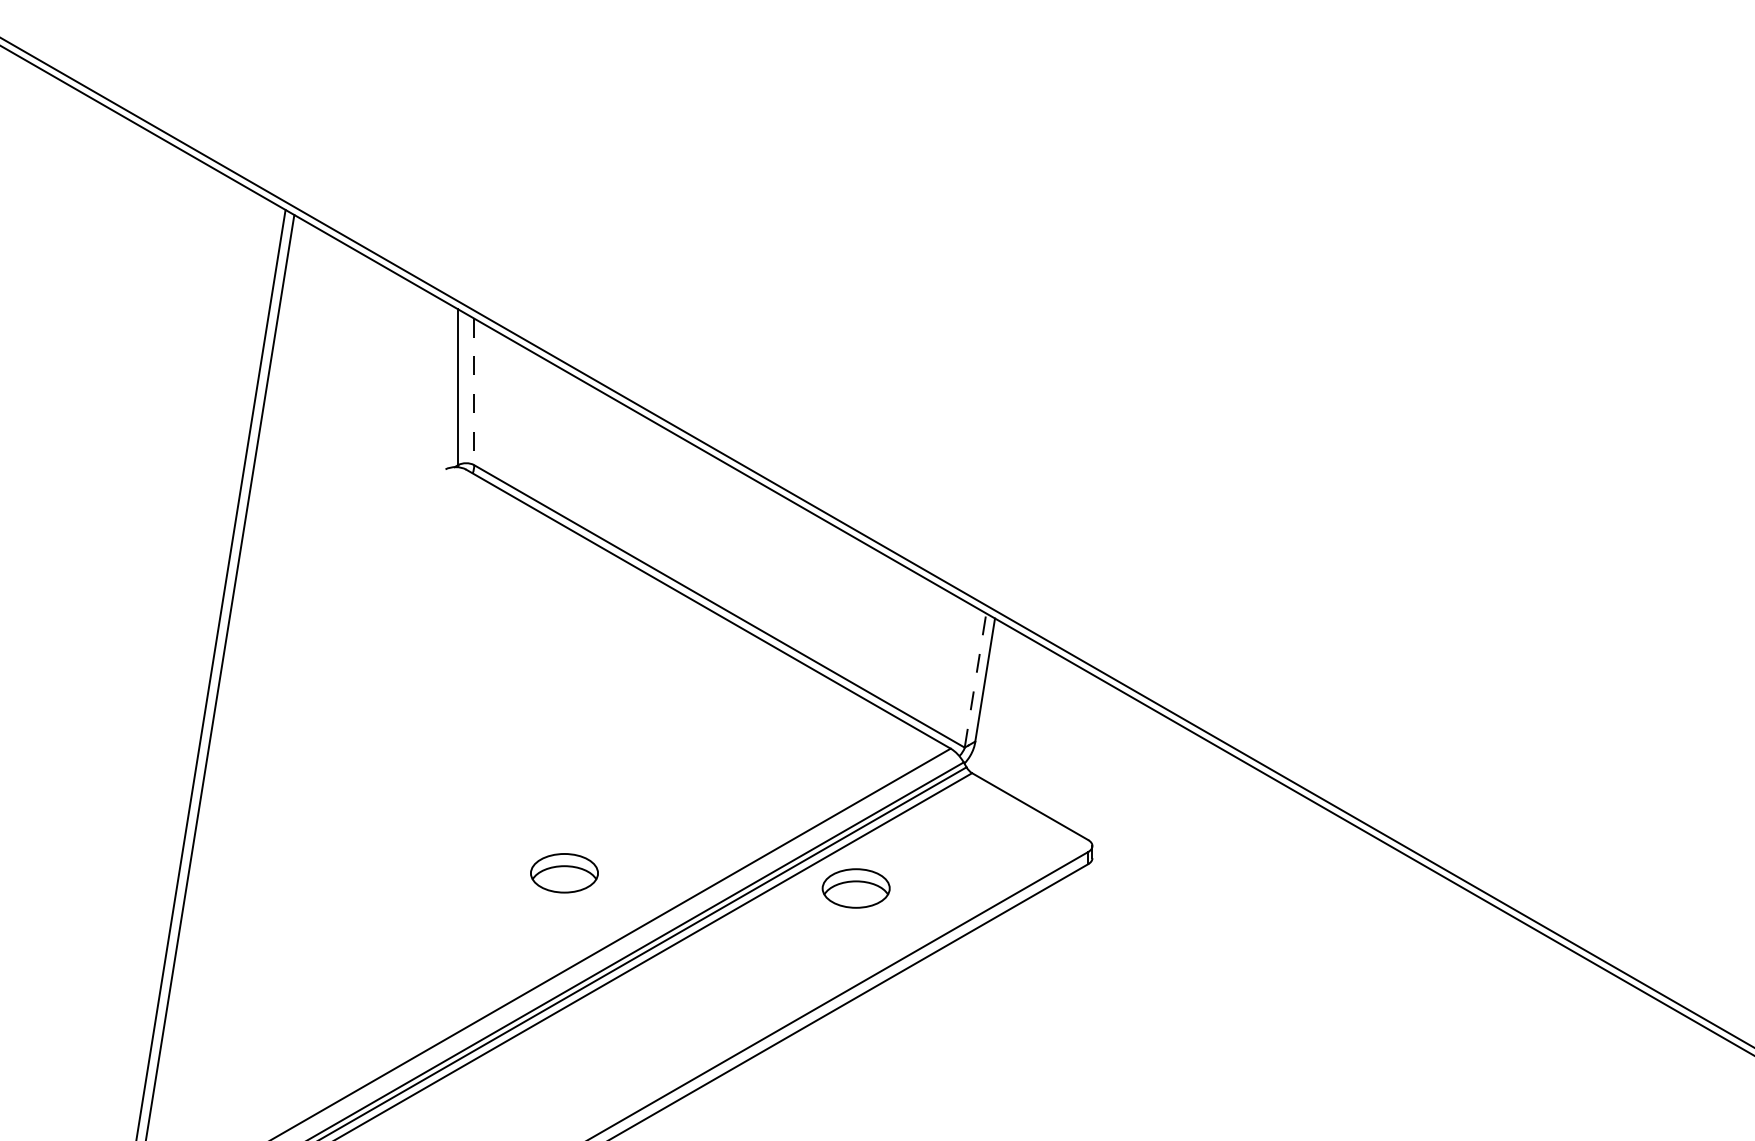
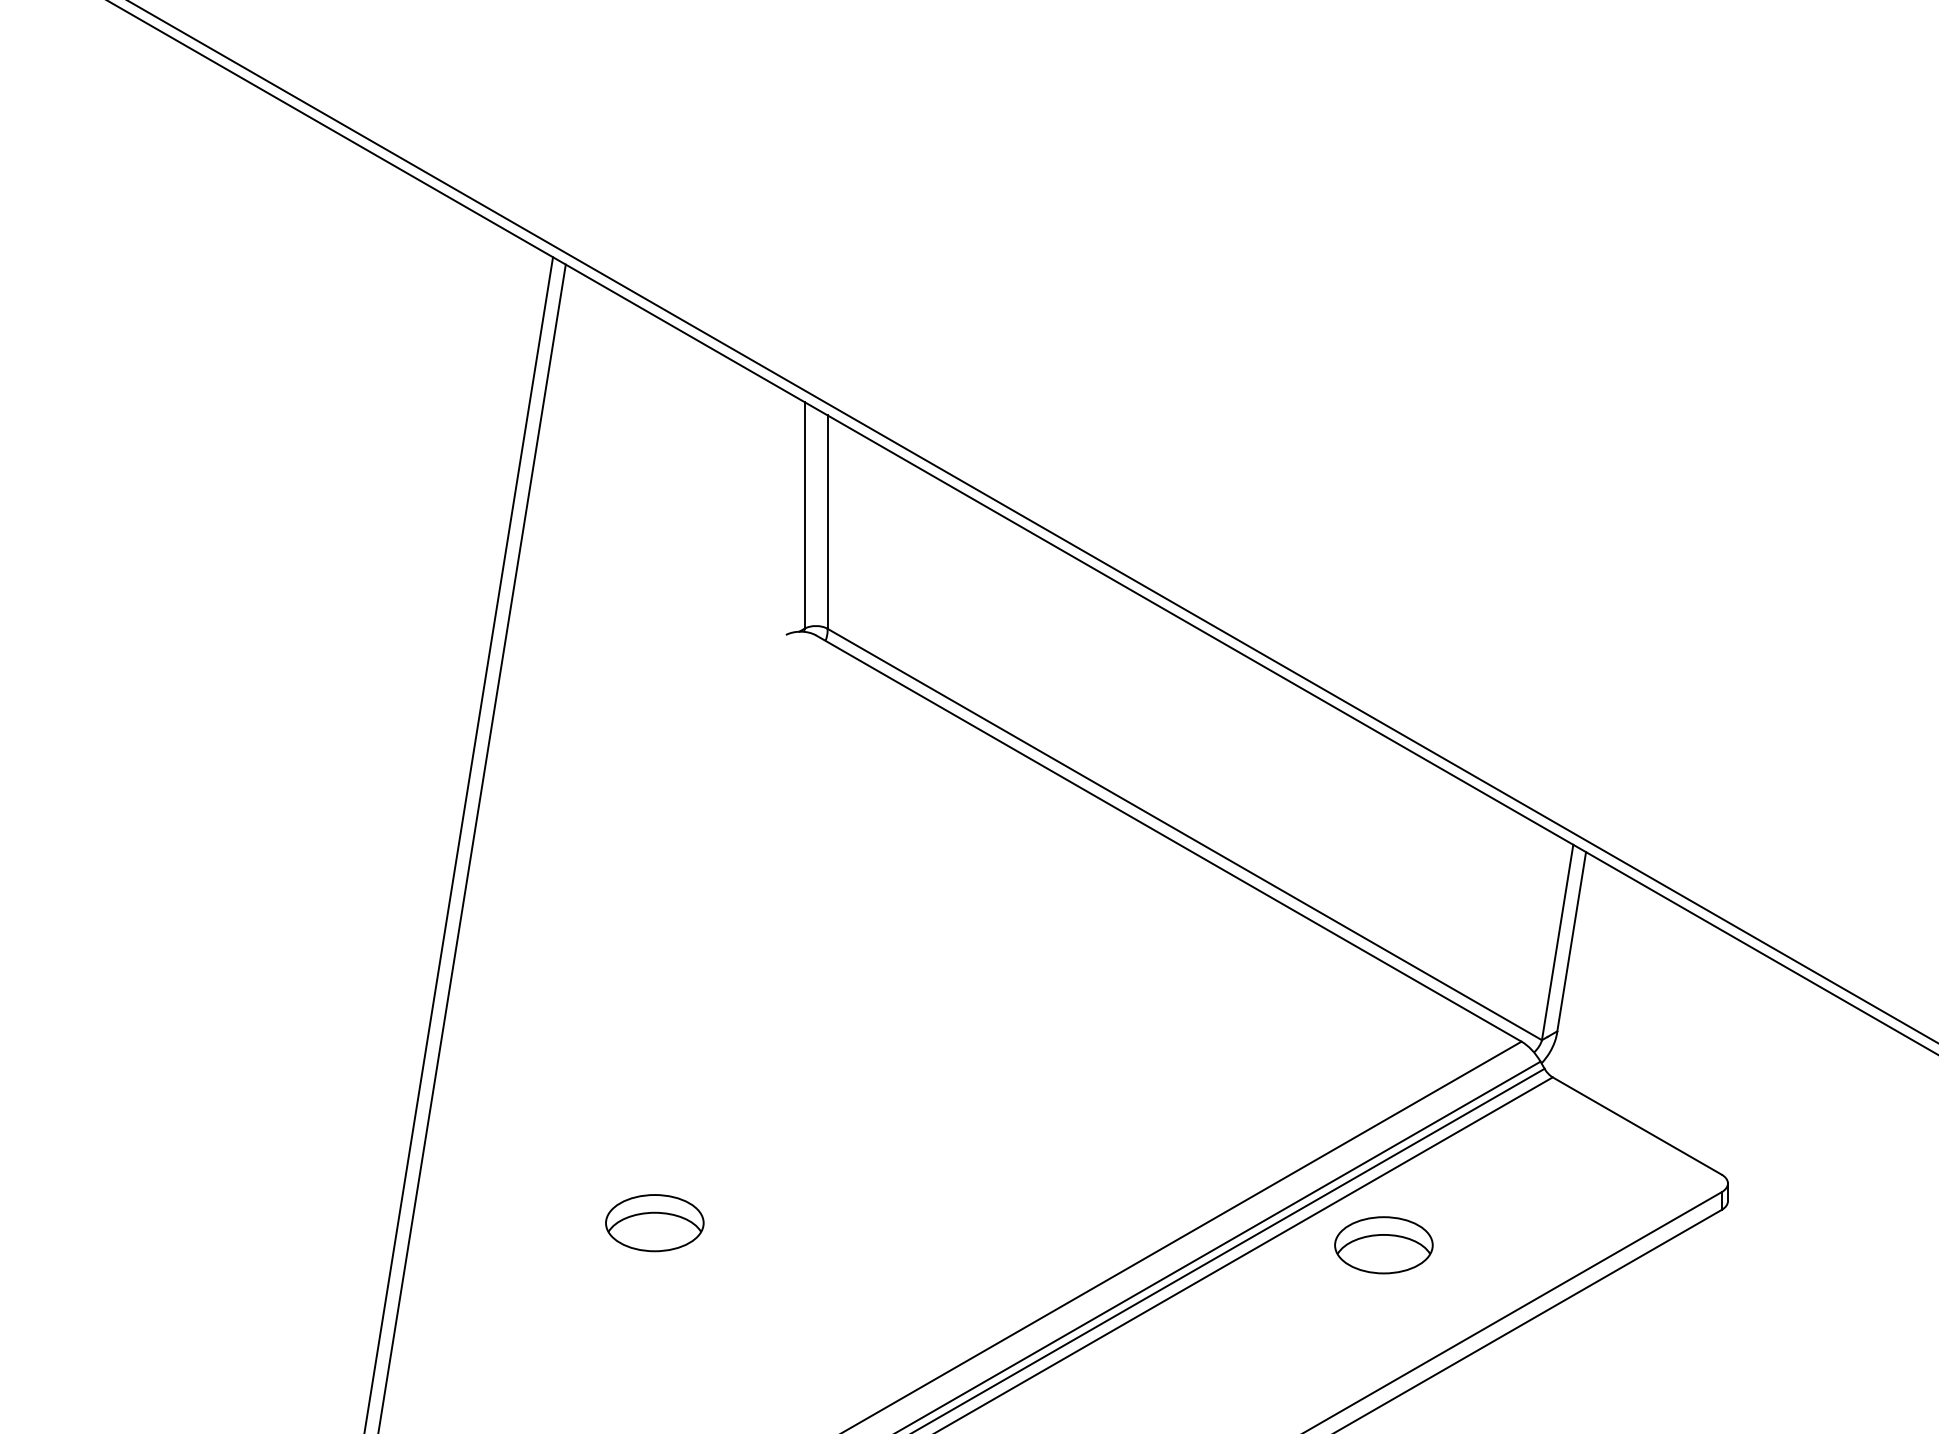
line: (474, 392) -> (828, 523), dashed -> solid
line: (975, 680) -> (1557, 942), dashed -> solid
part: (564, 873) -> (654, 1223), moved

